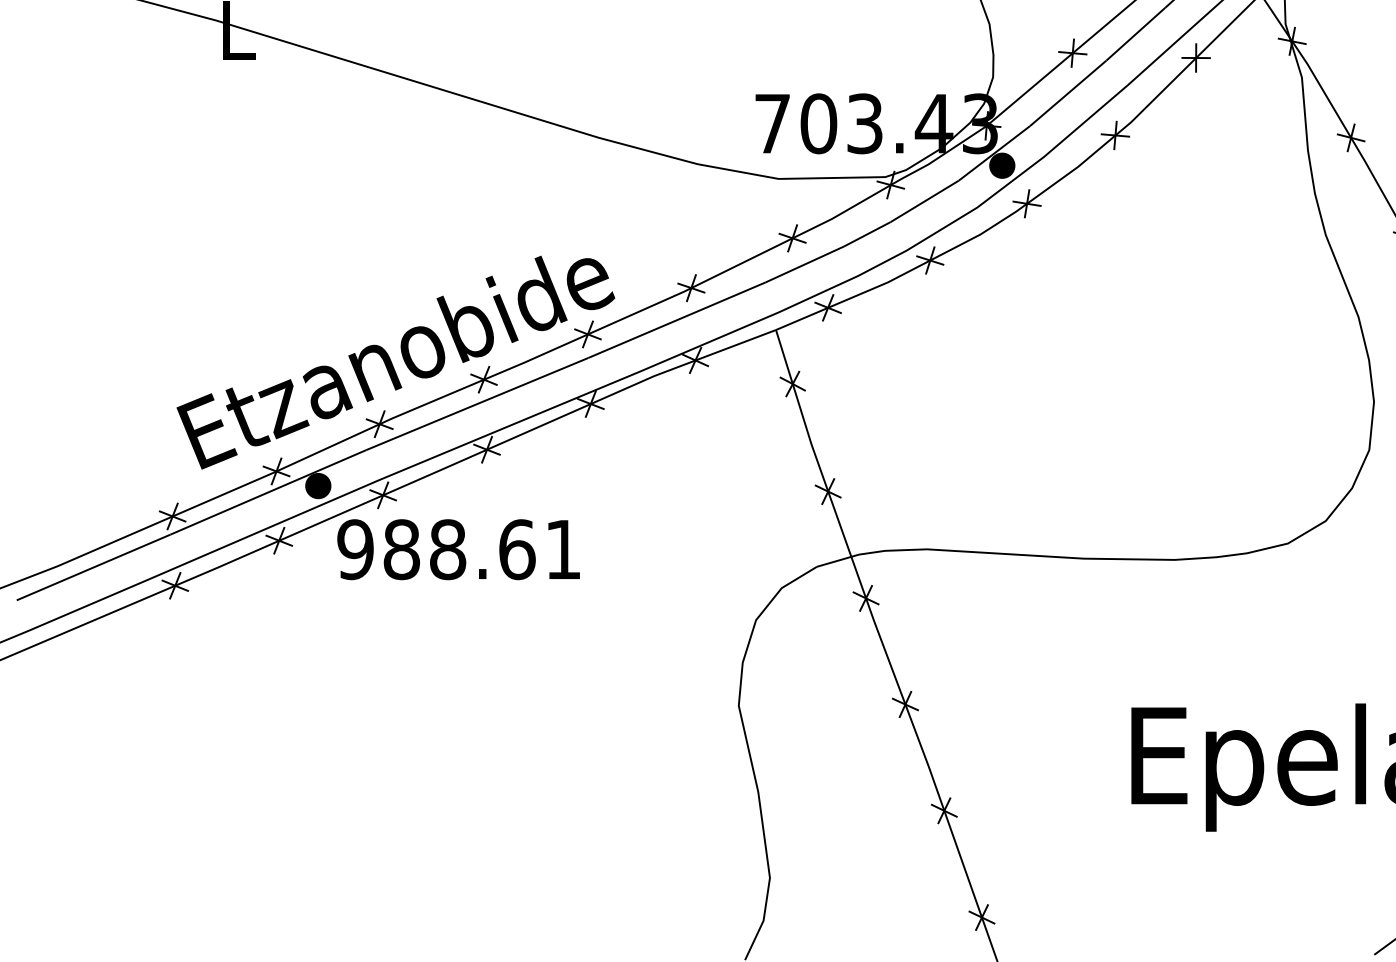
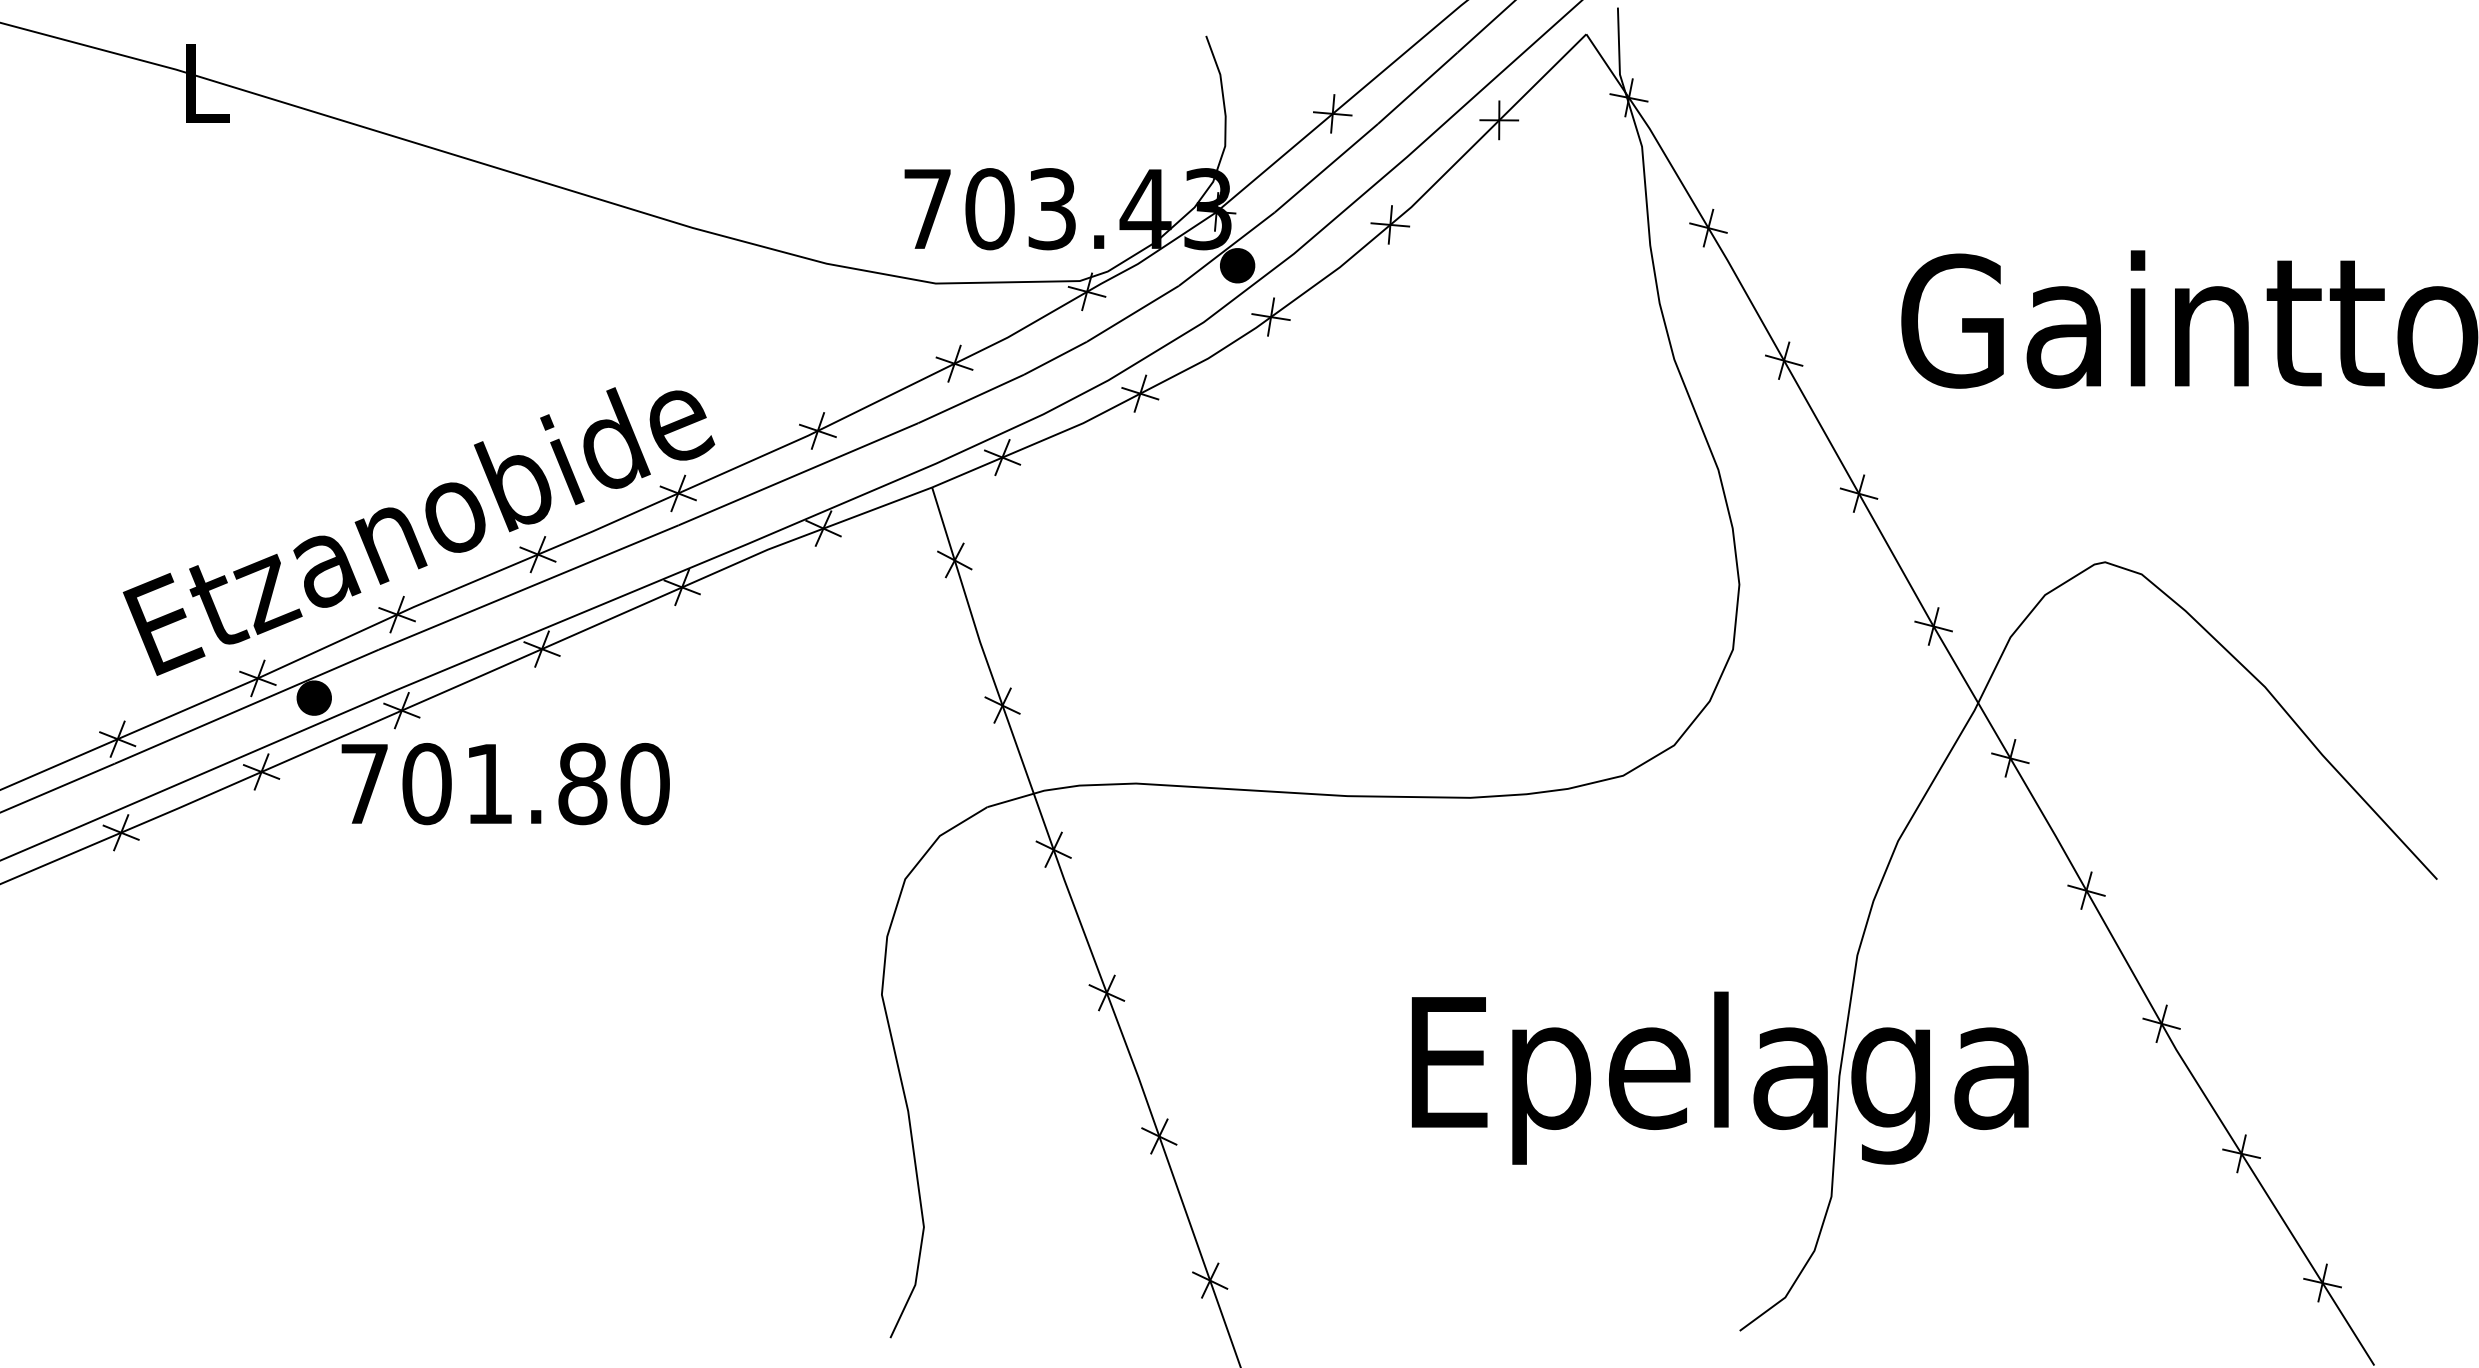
text: (459, 549) -> (504, 783), 988.61 -> 701.80

